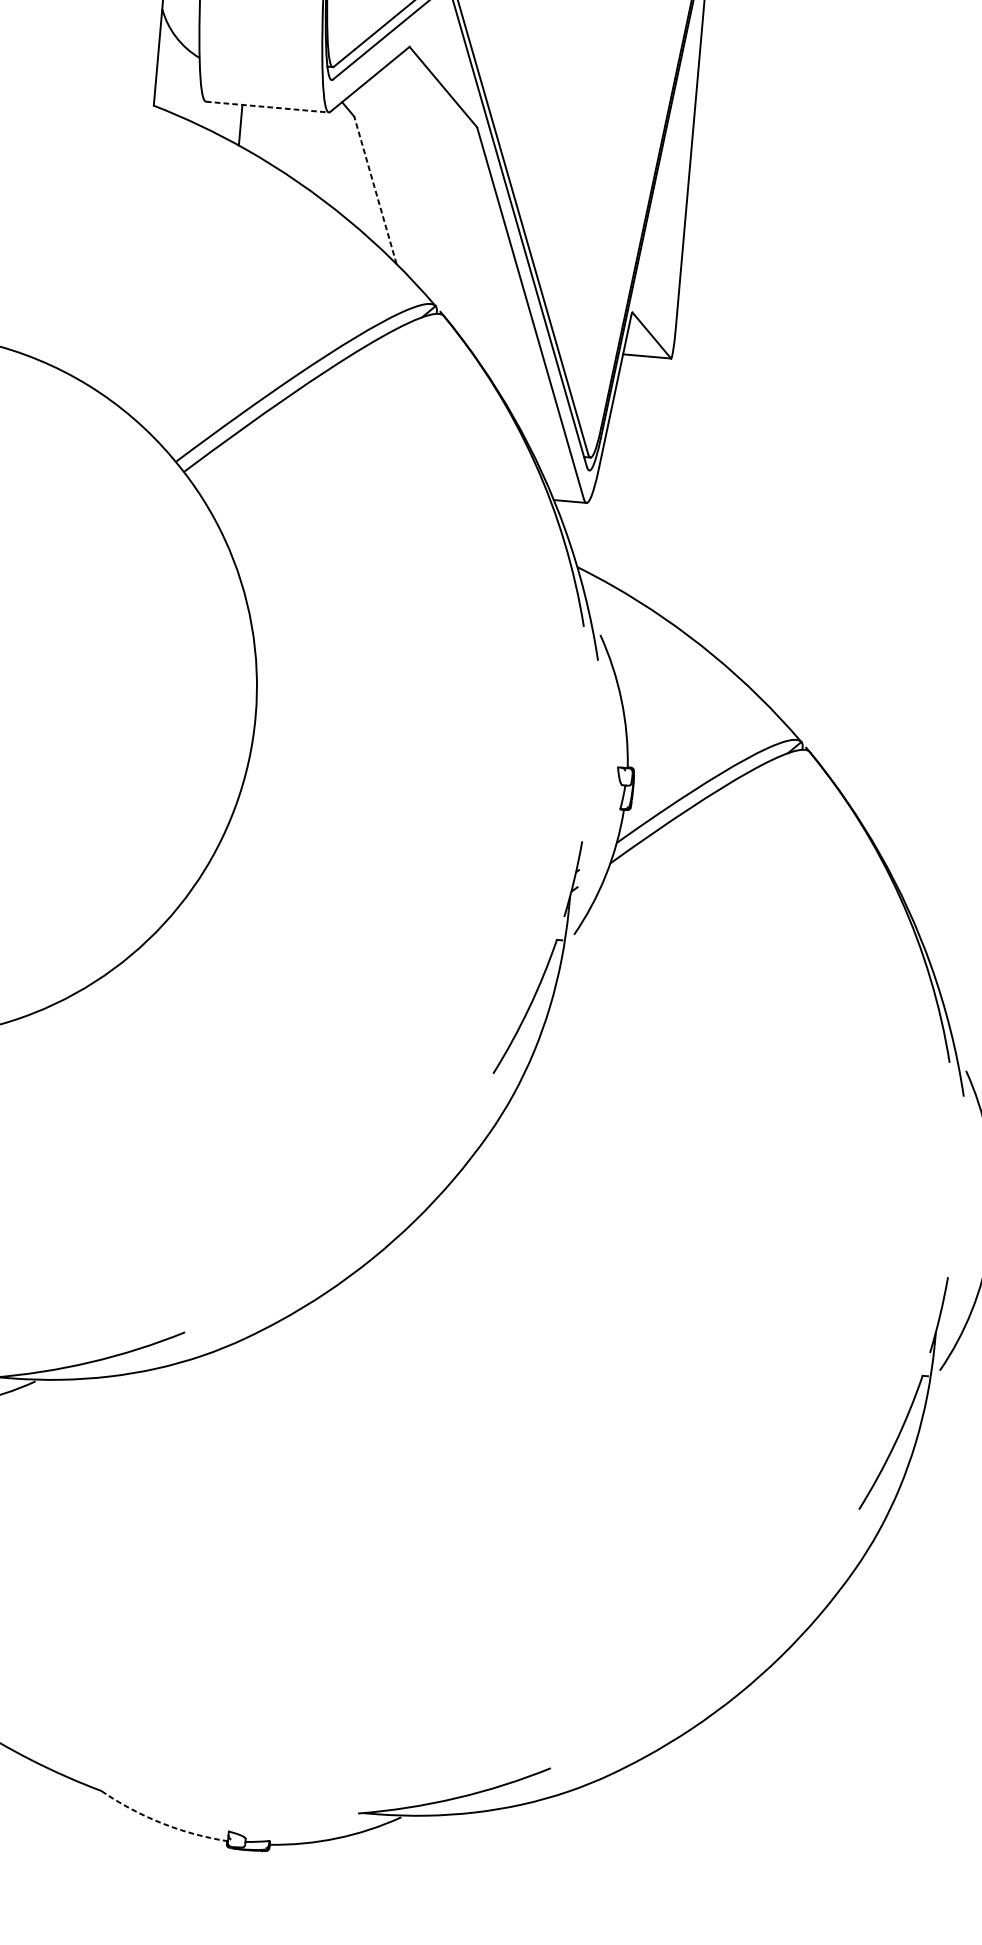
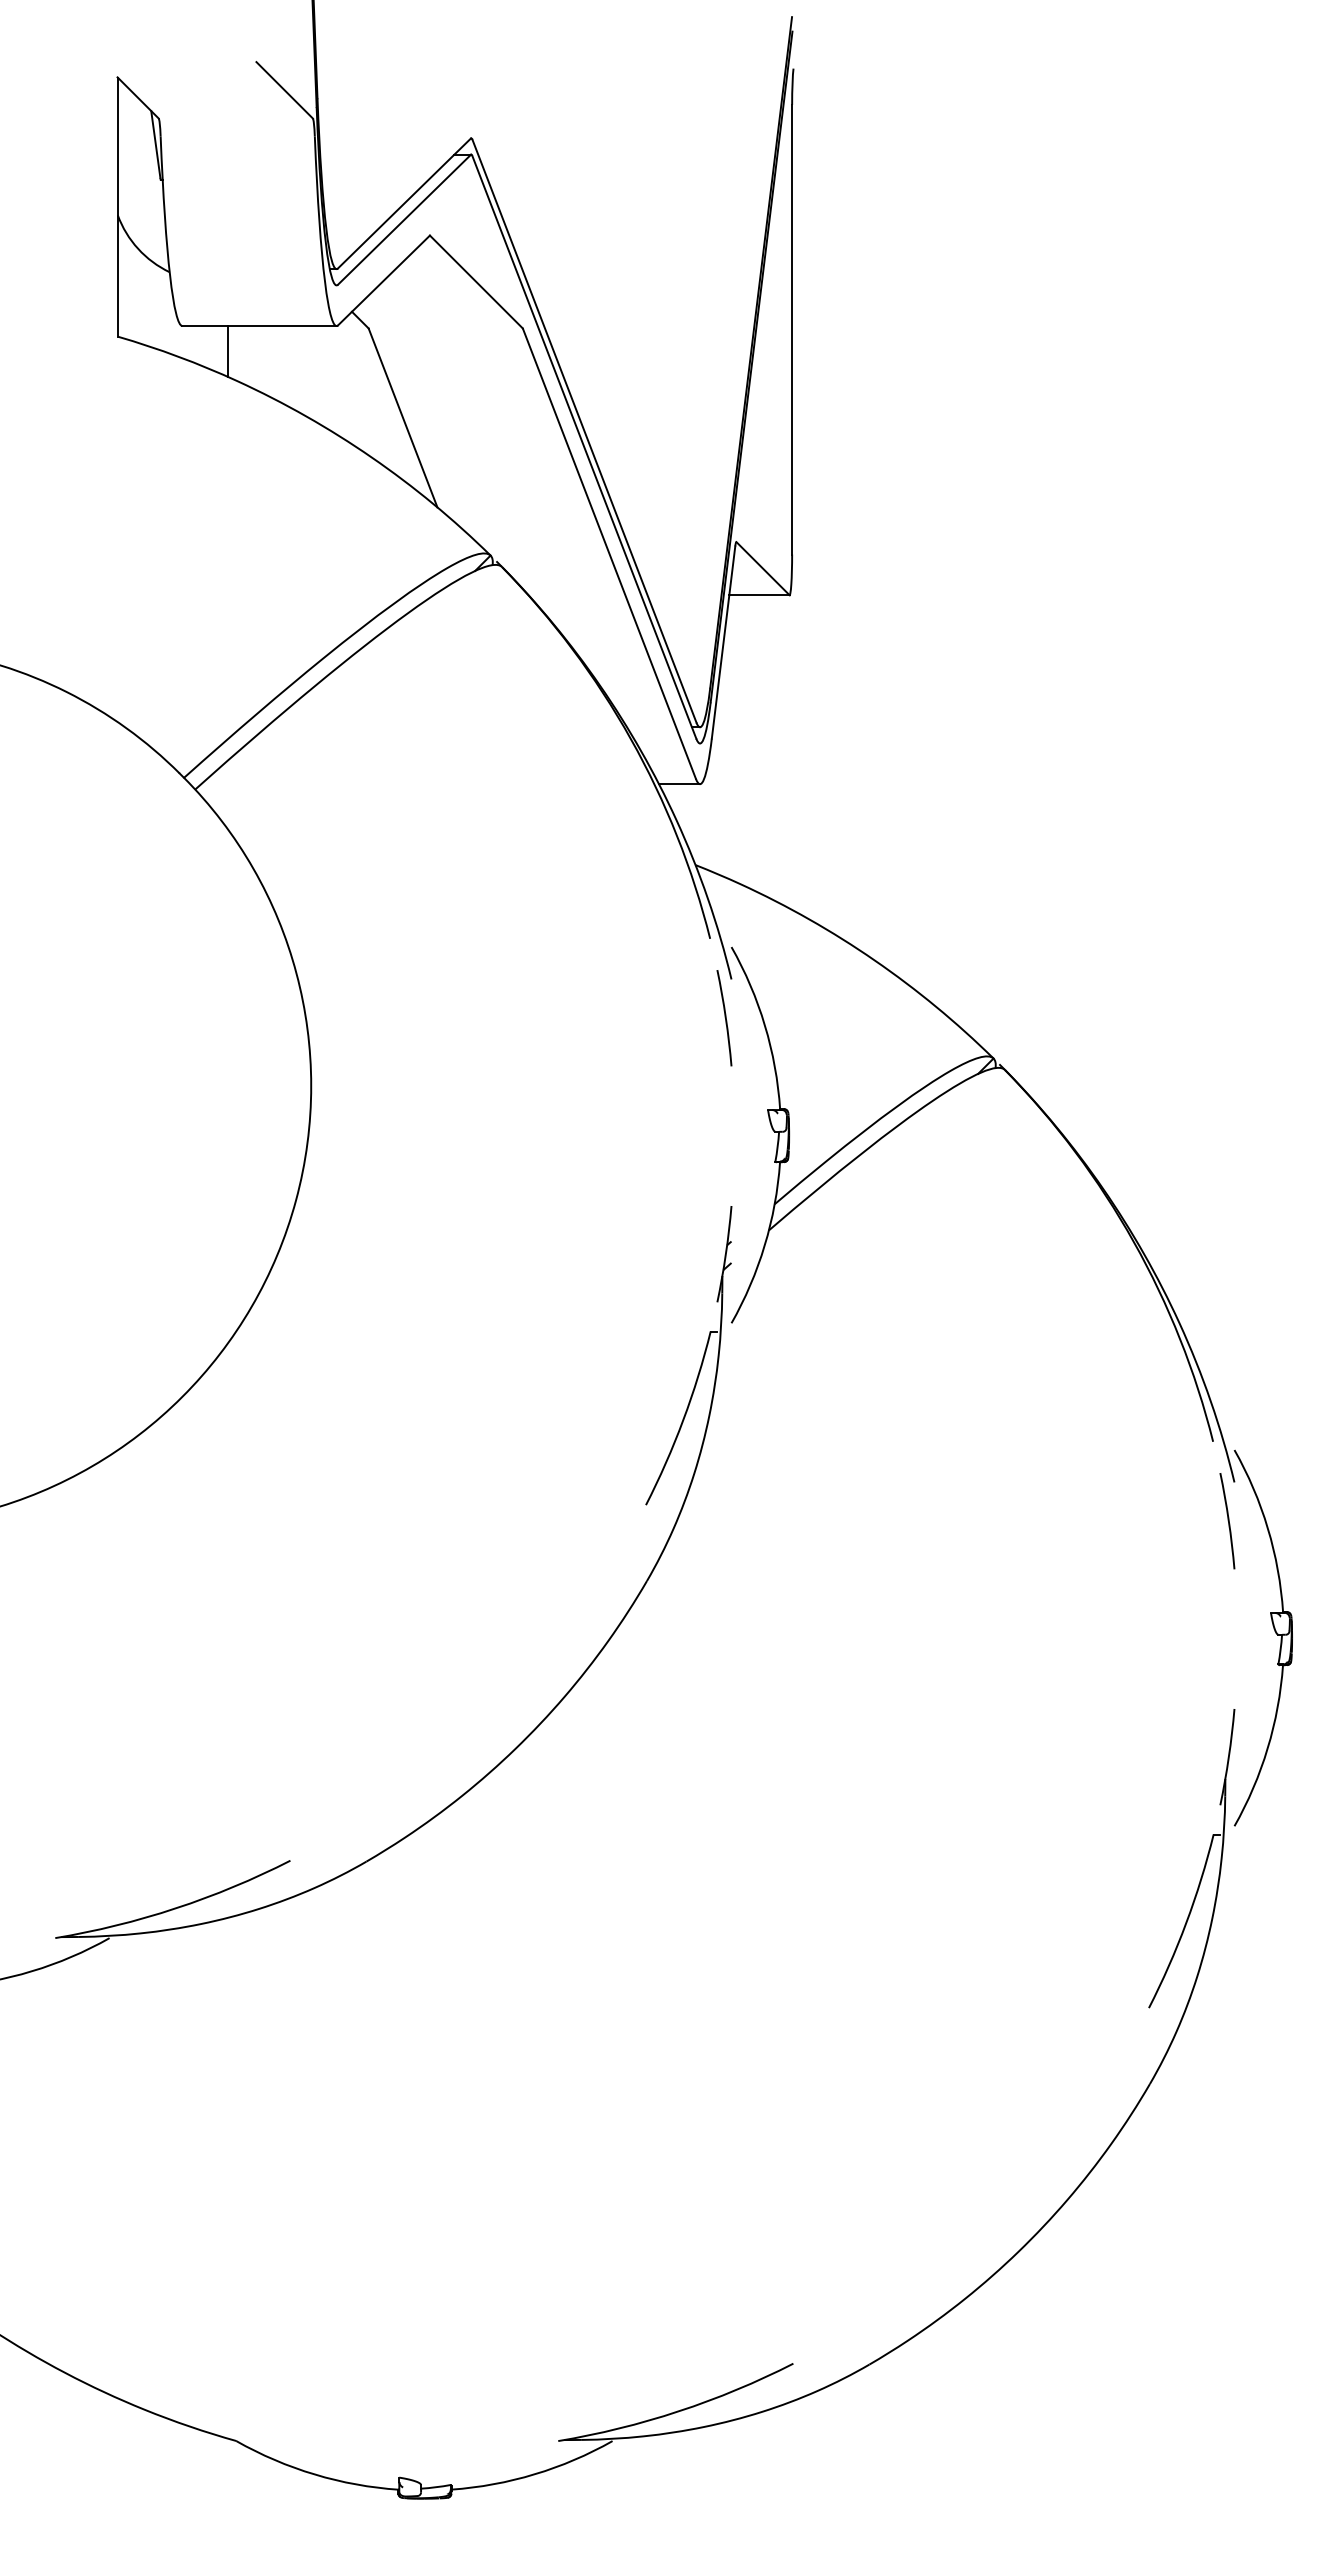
line: (268, 107) -> (260, 326), dashed -> solid
line: (375, 190) -> (403, 418), dashed -> solid
arc: (589, 690) -> (724, 1017), added
arc: (955, 1126) -> (1227, 1520), added
arc: (161, 1823) -> (314, 2474), dashed -> solid

